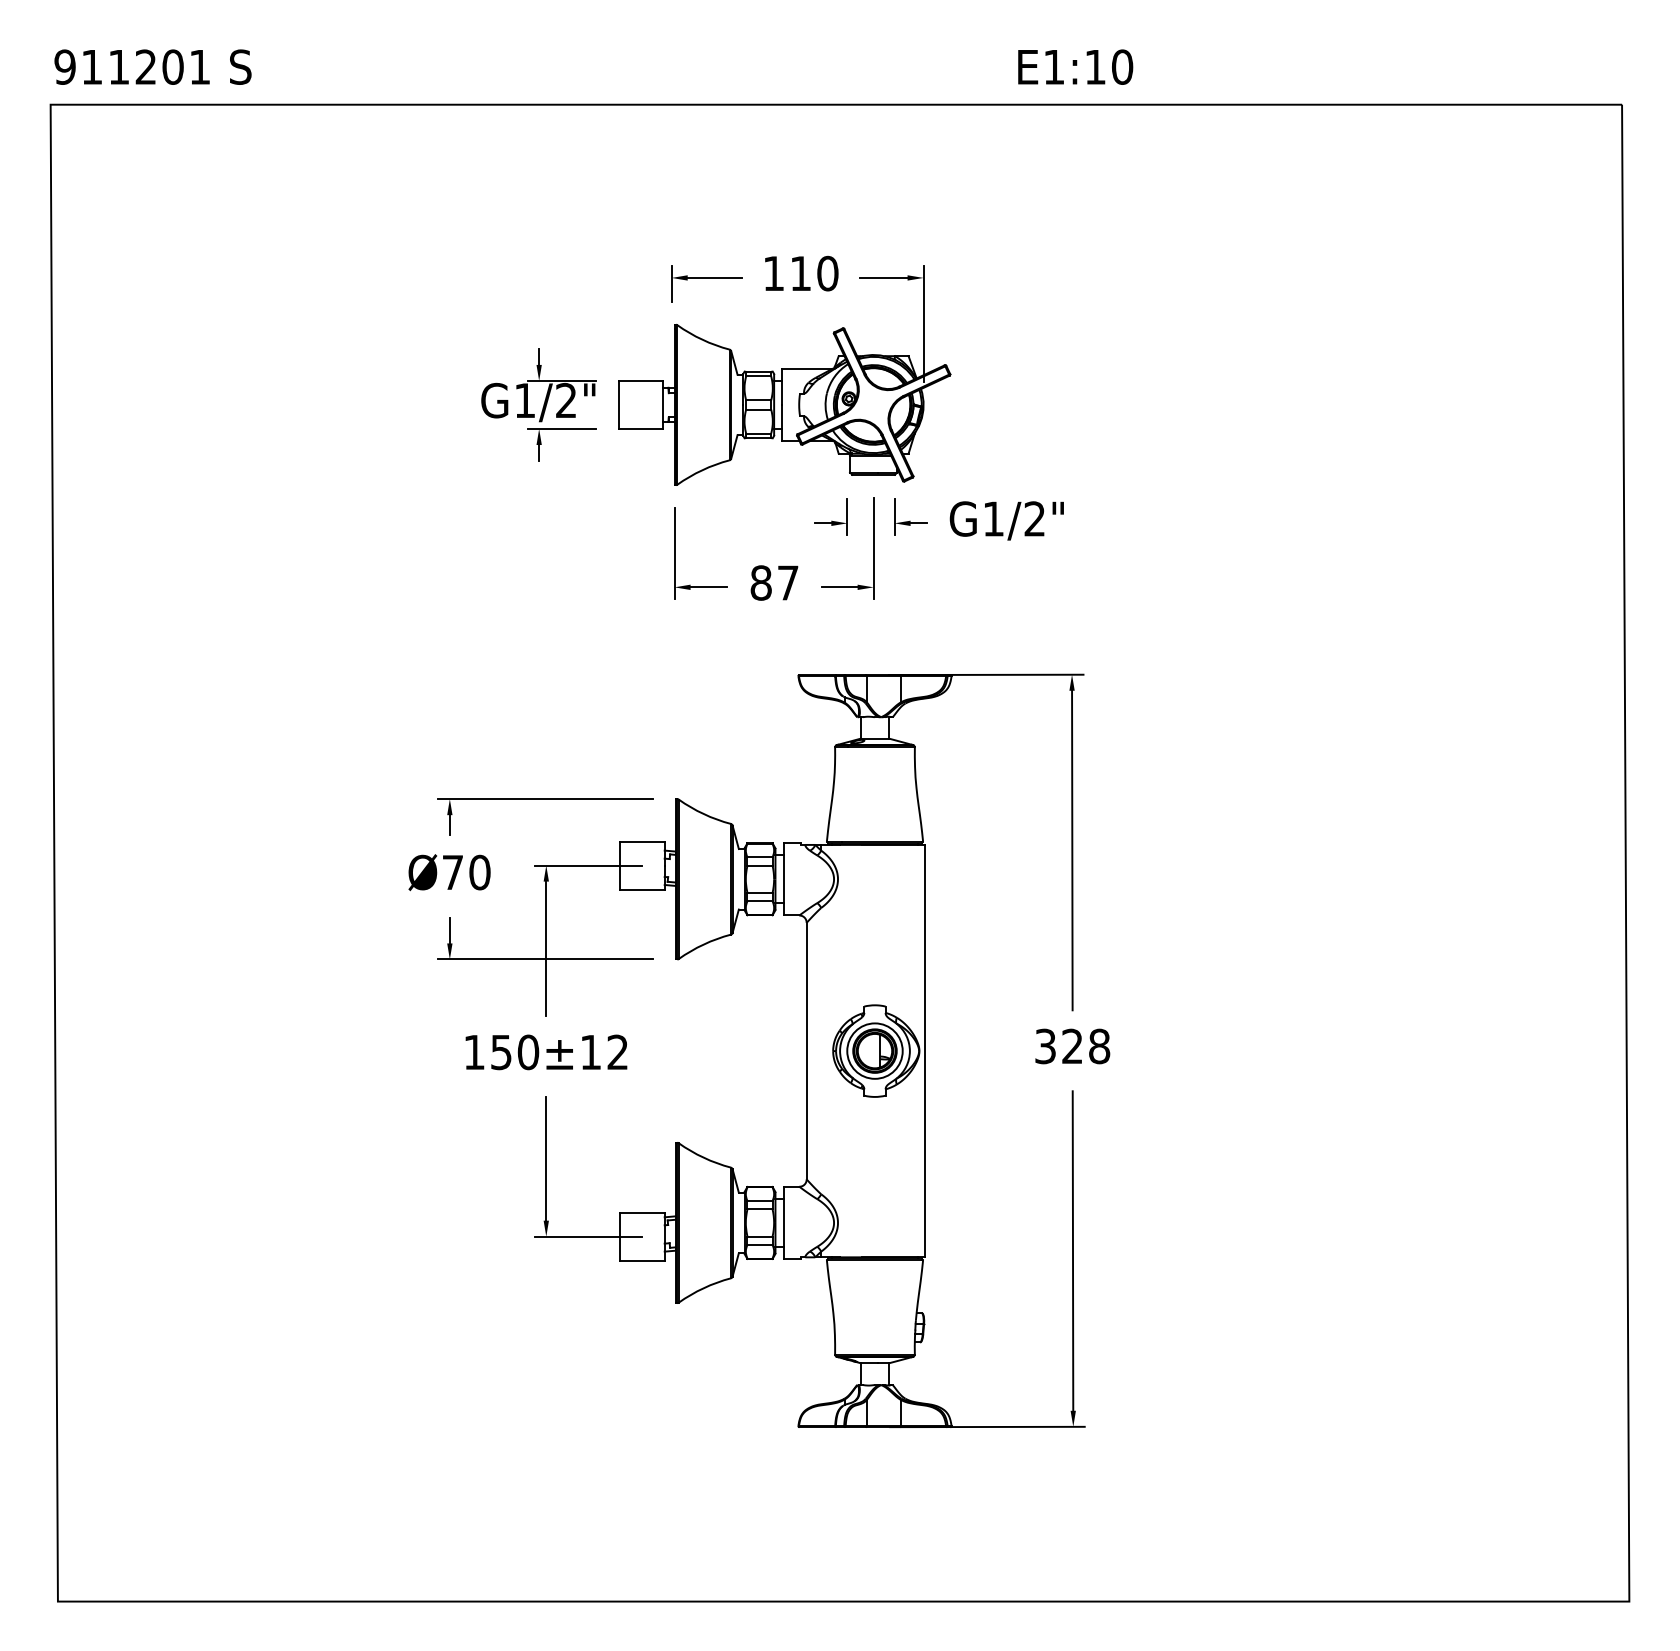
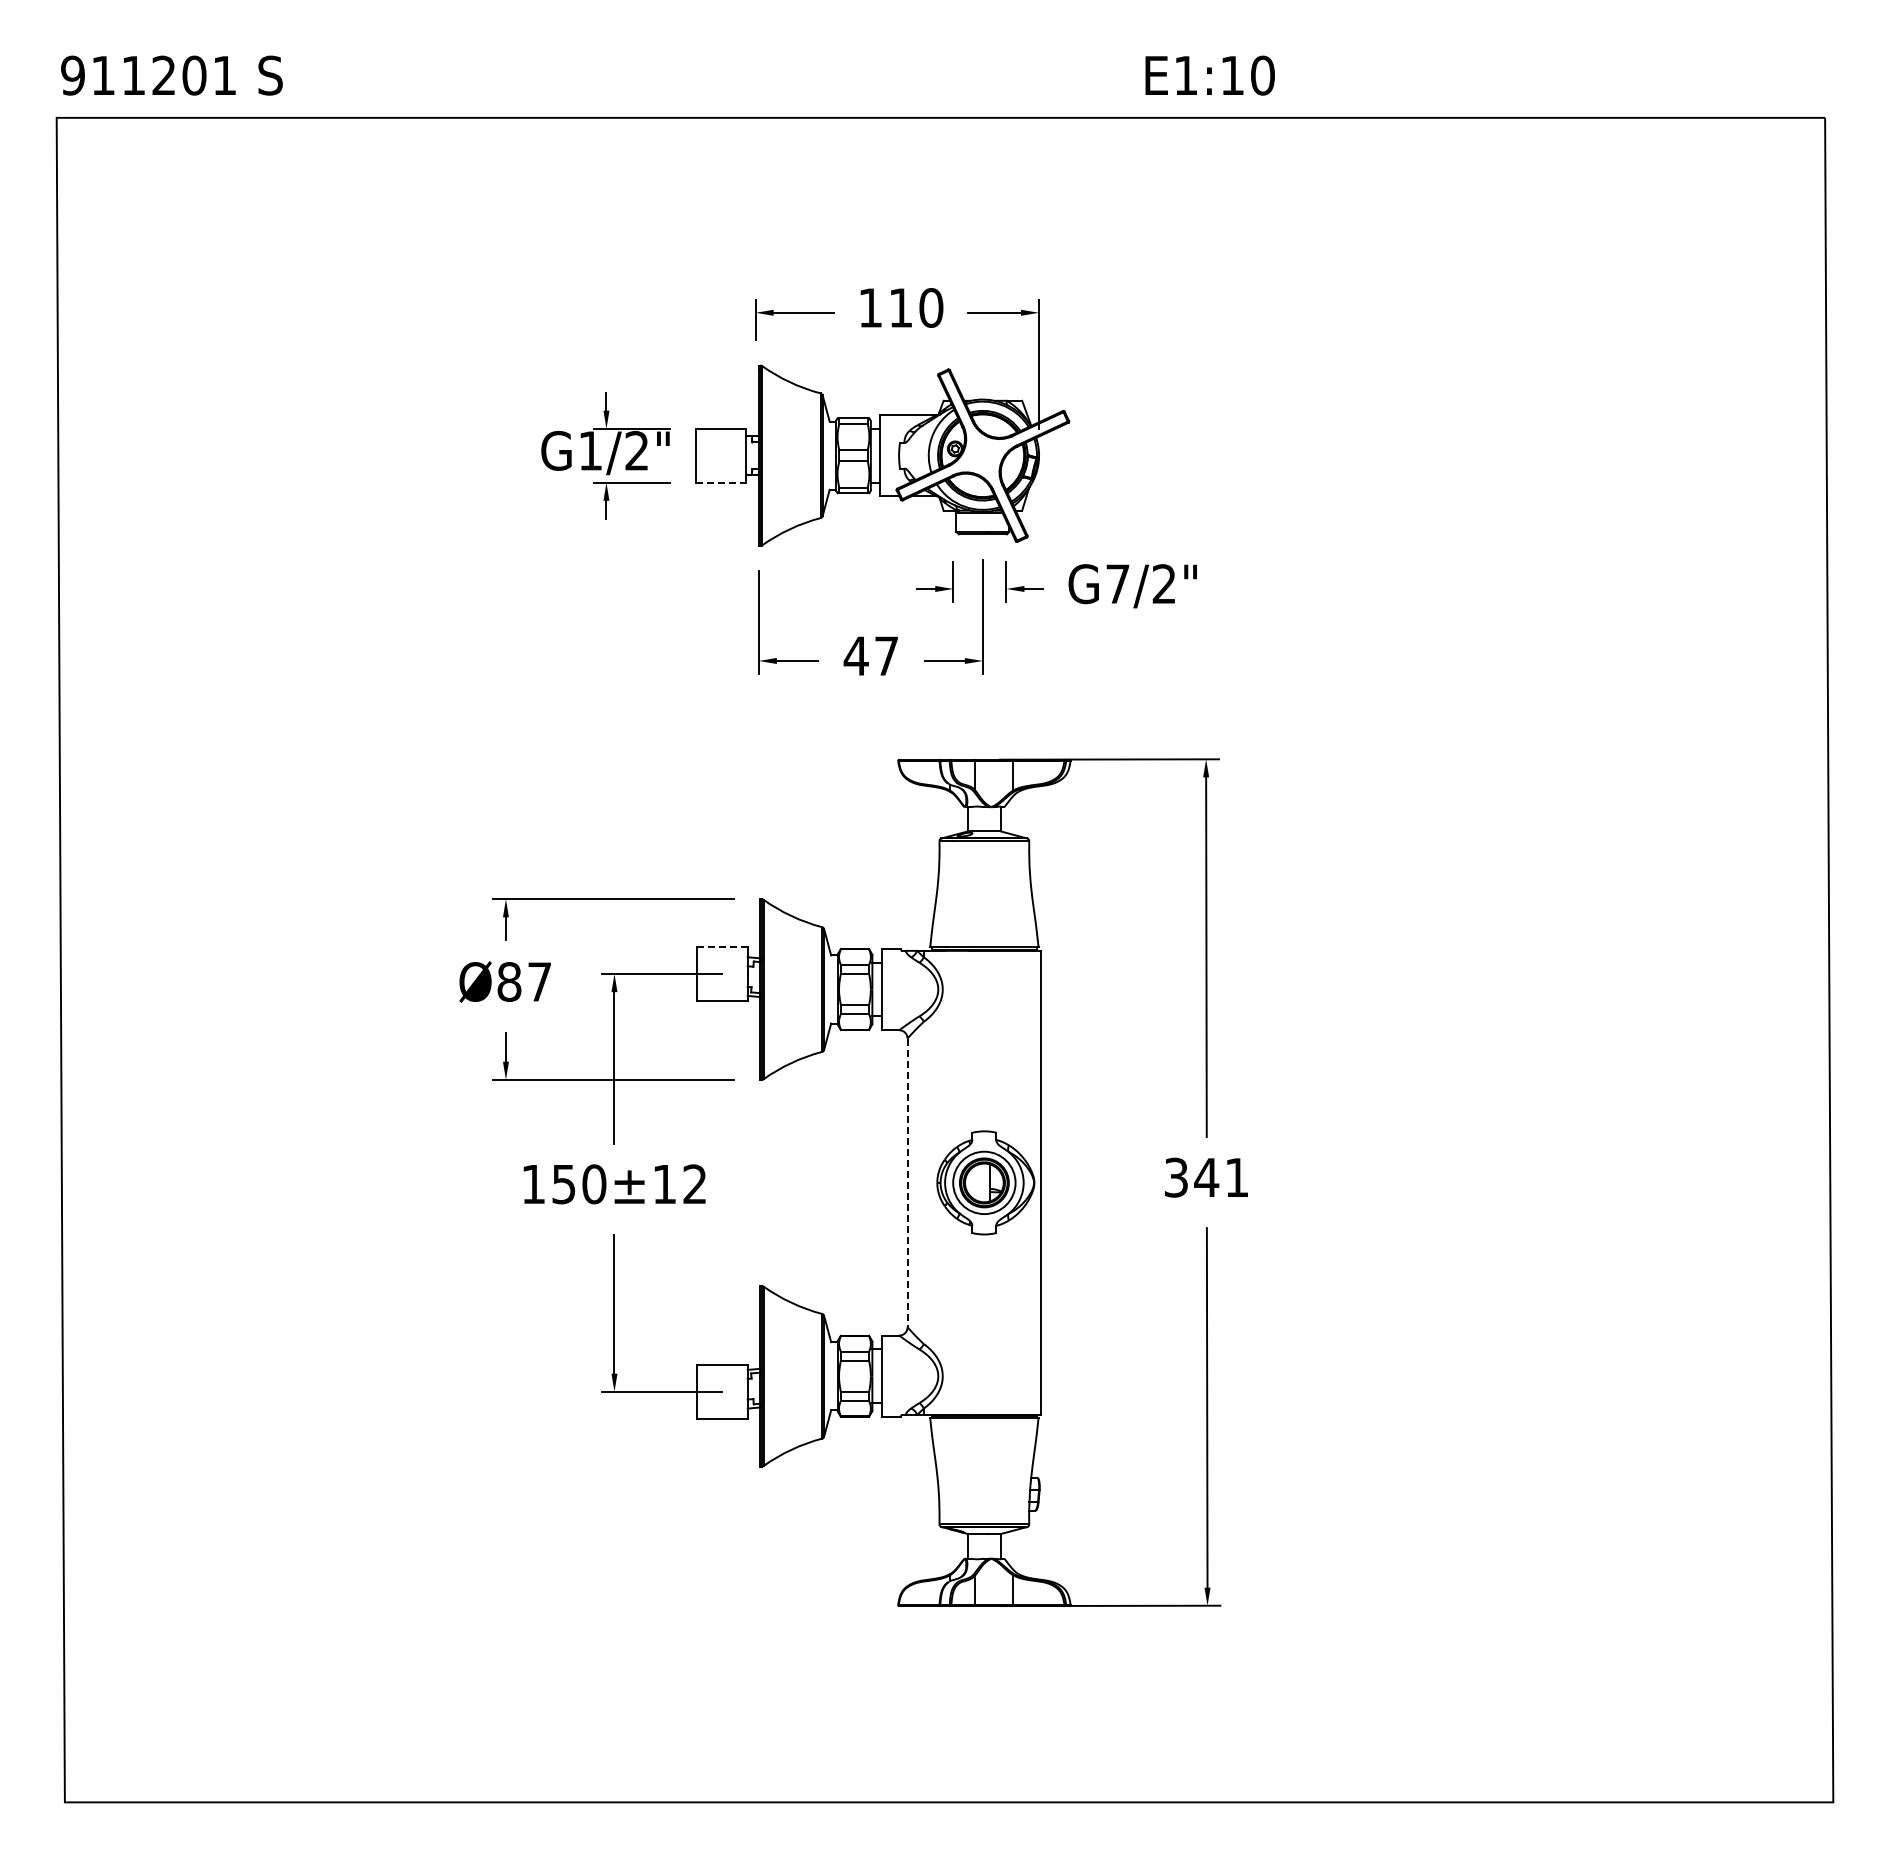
line: (641, 428) -> (721, 482), solid -> dashed
text: (993, 518) -> (1117, 583), G1/2" -> G7/2"
text: (760, 583) -> (855, 656), 87 -> 47
line: (642, 841) -> (722, 947), solid -> dashed
text: (466, 872) -> (524, 981), Ø70 -> Ø87
text: (1085, 1046) -> (1221, 1177), 328 -> 341
line: (806, 1051) -> (907, 1183), solid -> dashed

